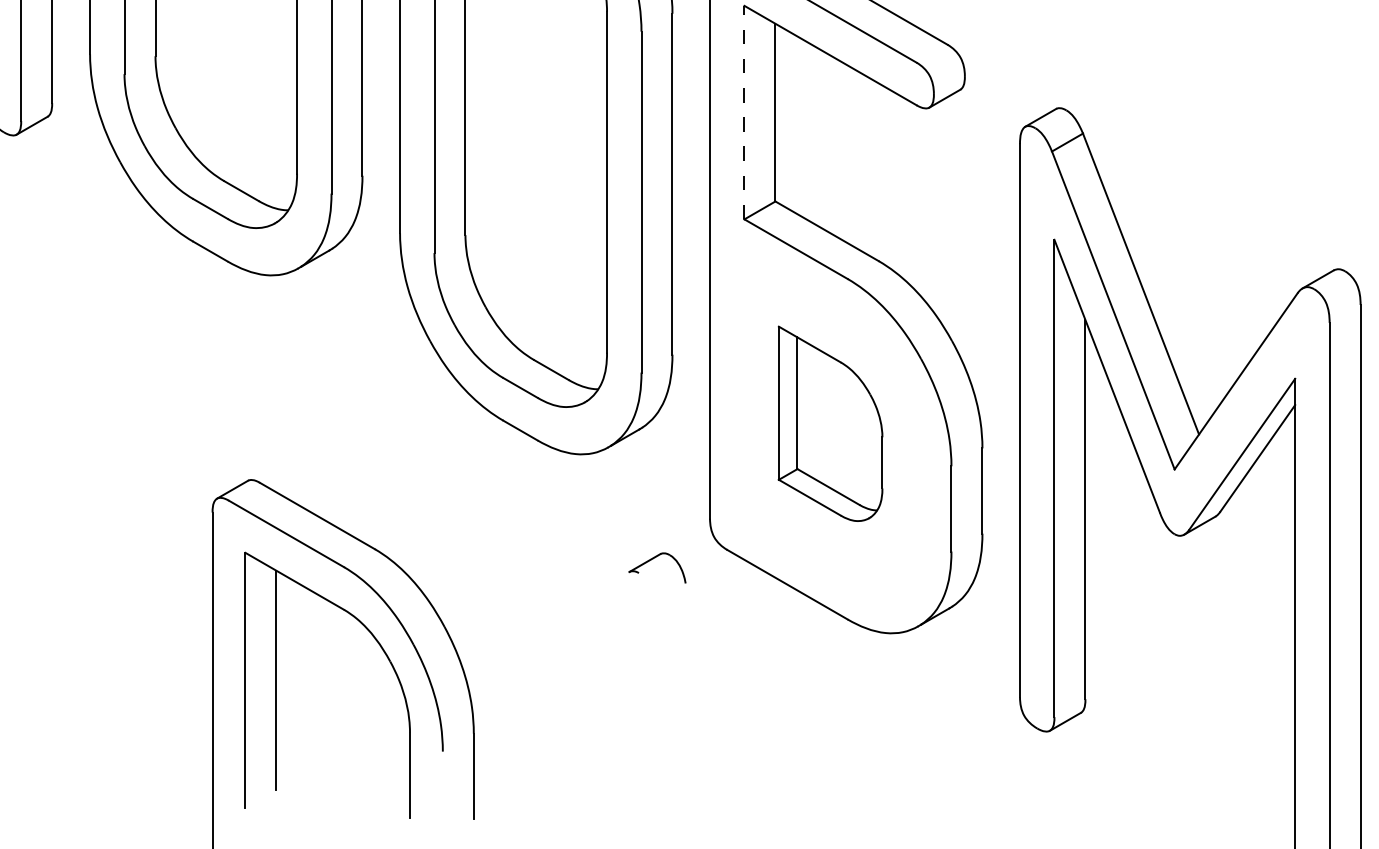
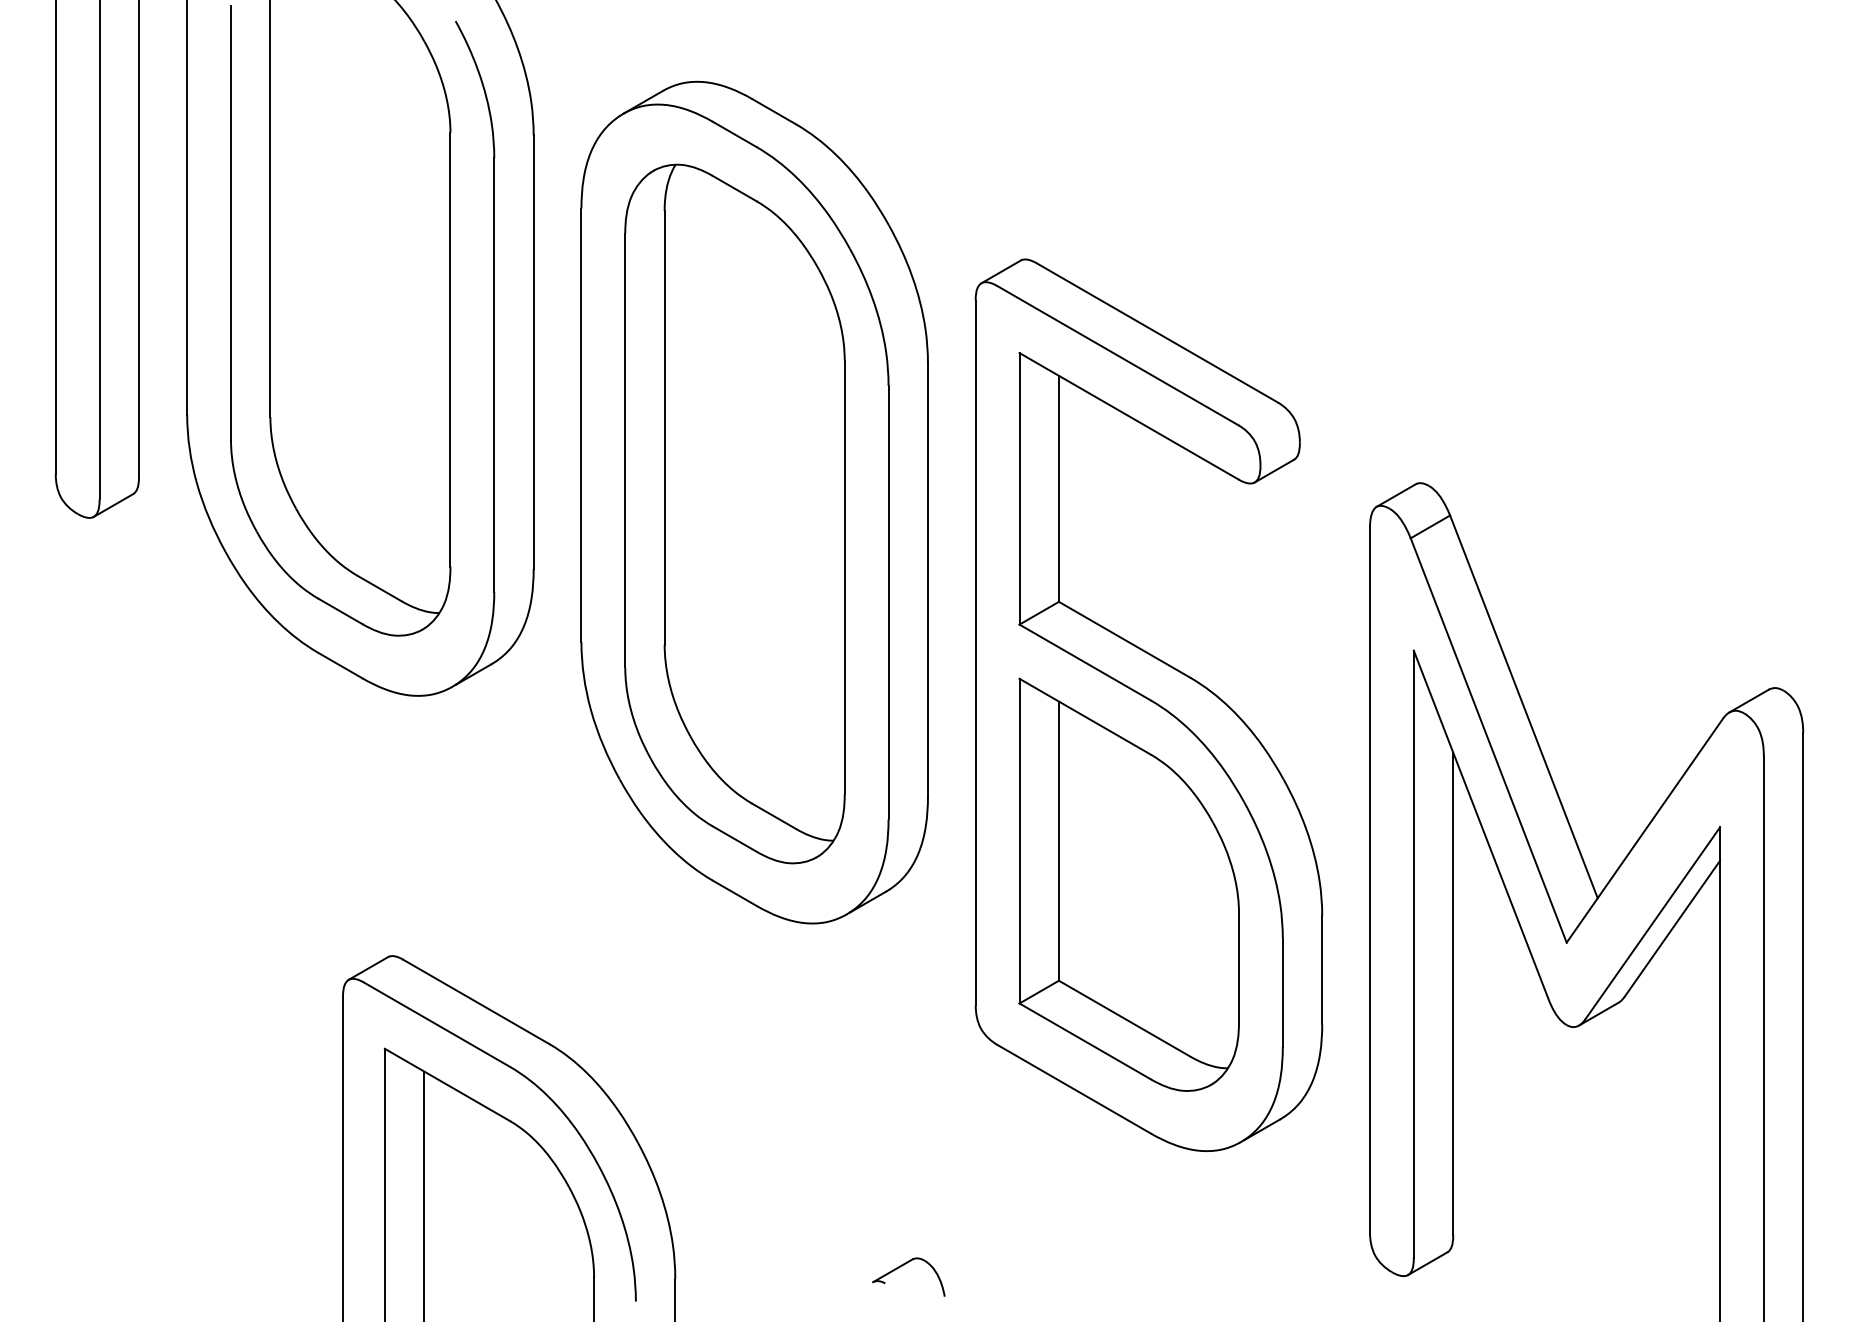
line: (744, 112) -> (1019, 488), dashed -> solid
part: (830, 423) -> (1128, 884), size x1.67
part: (652, 559) -> (902, 1266), moved

